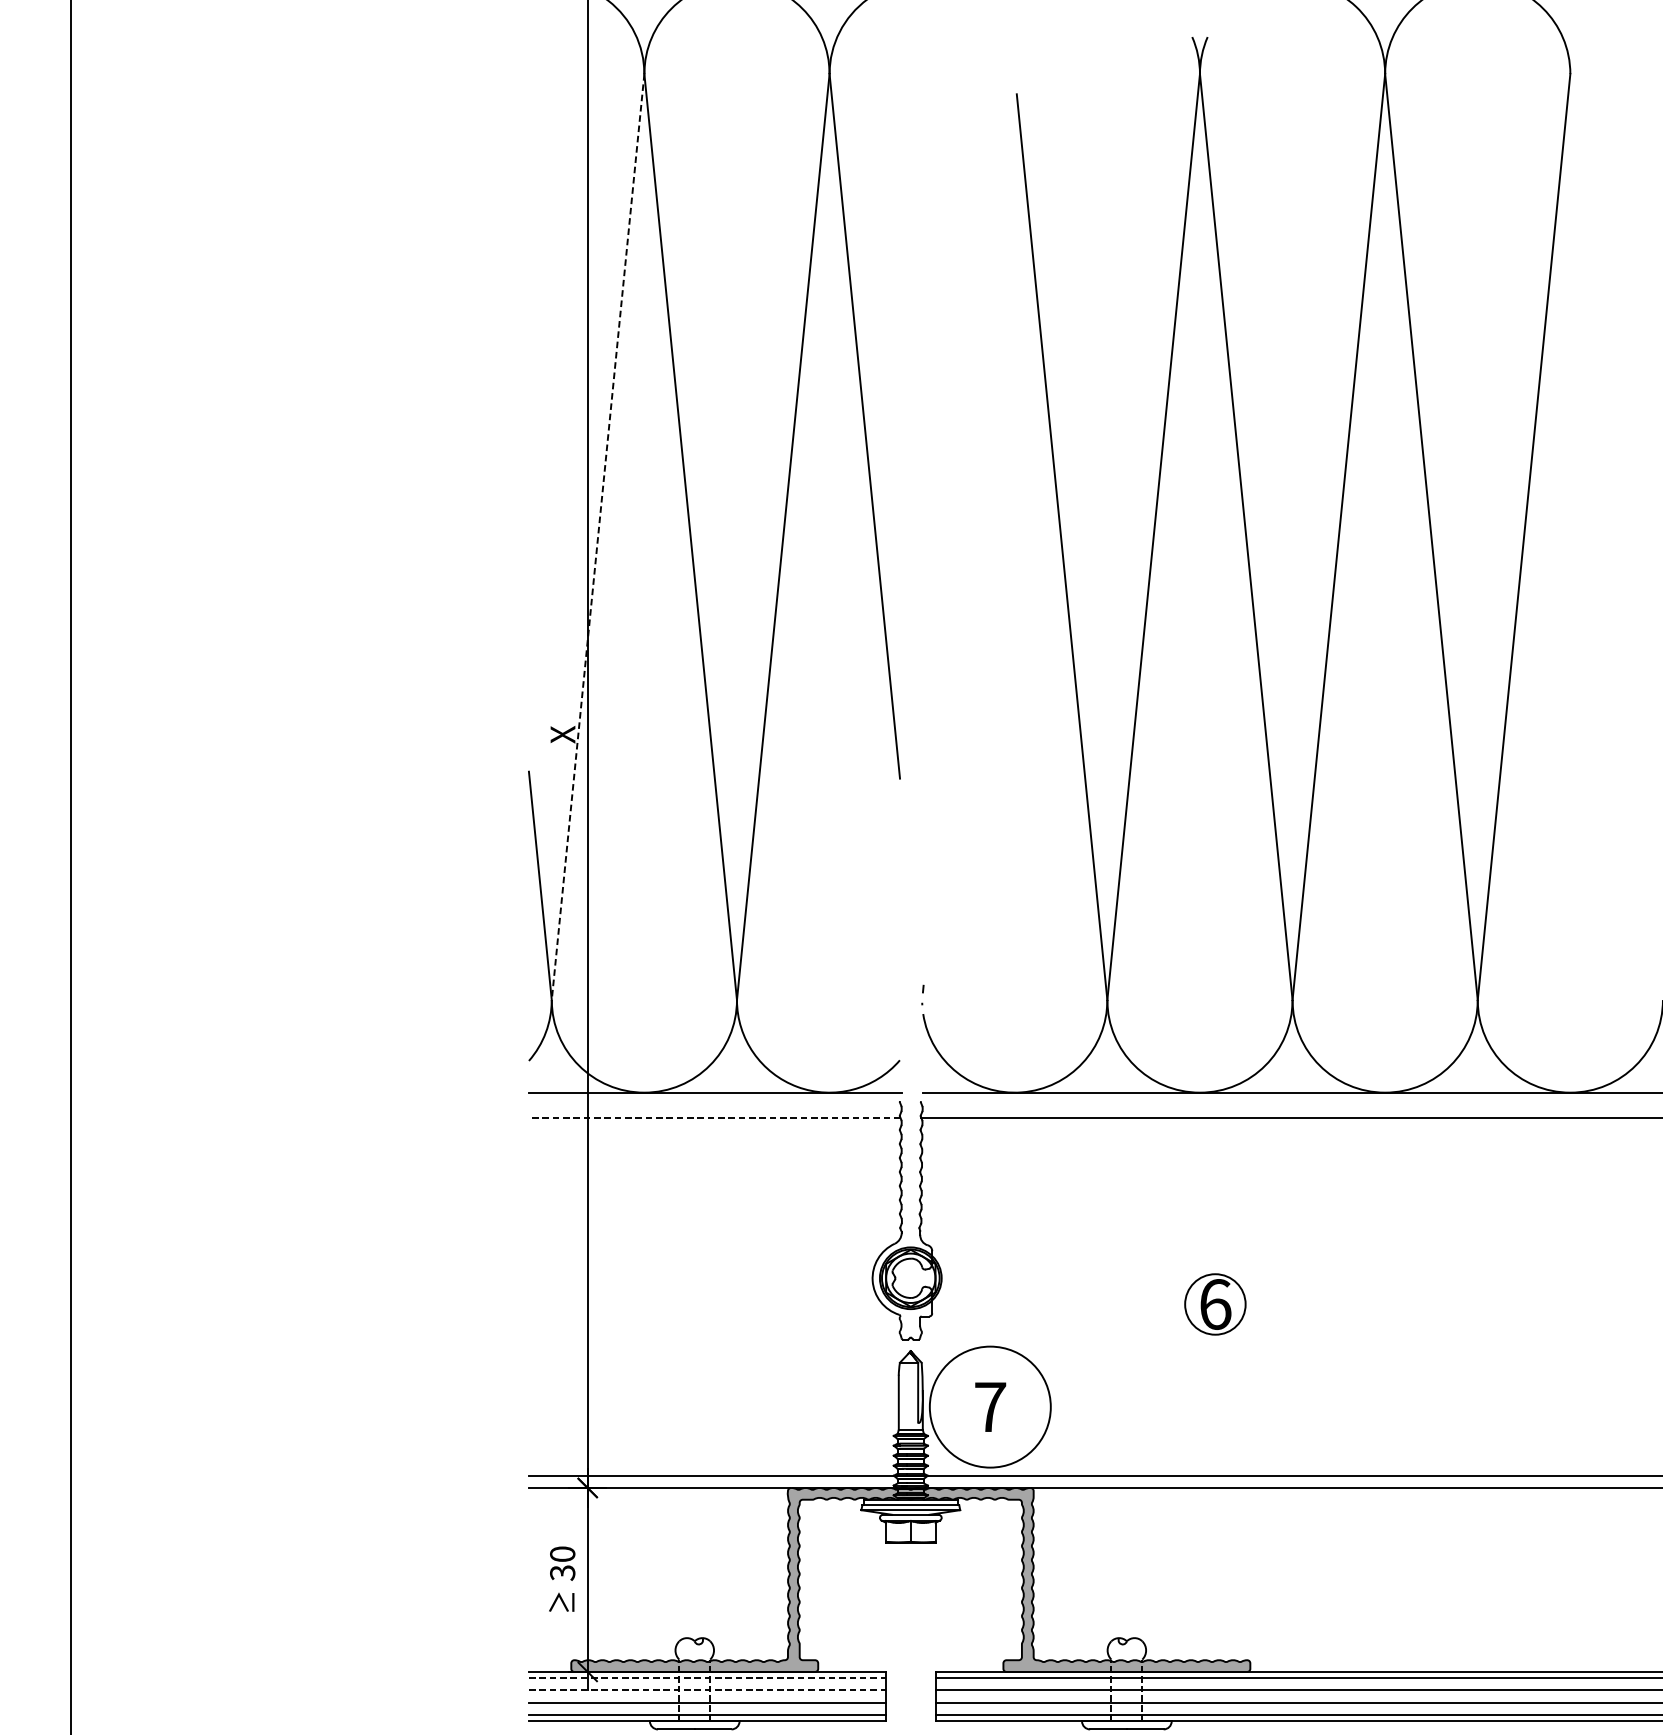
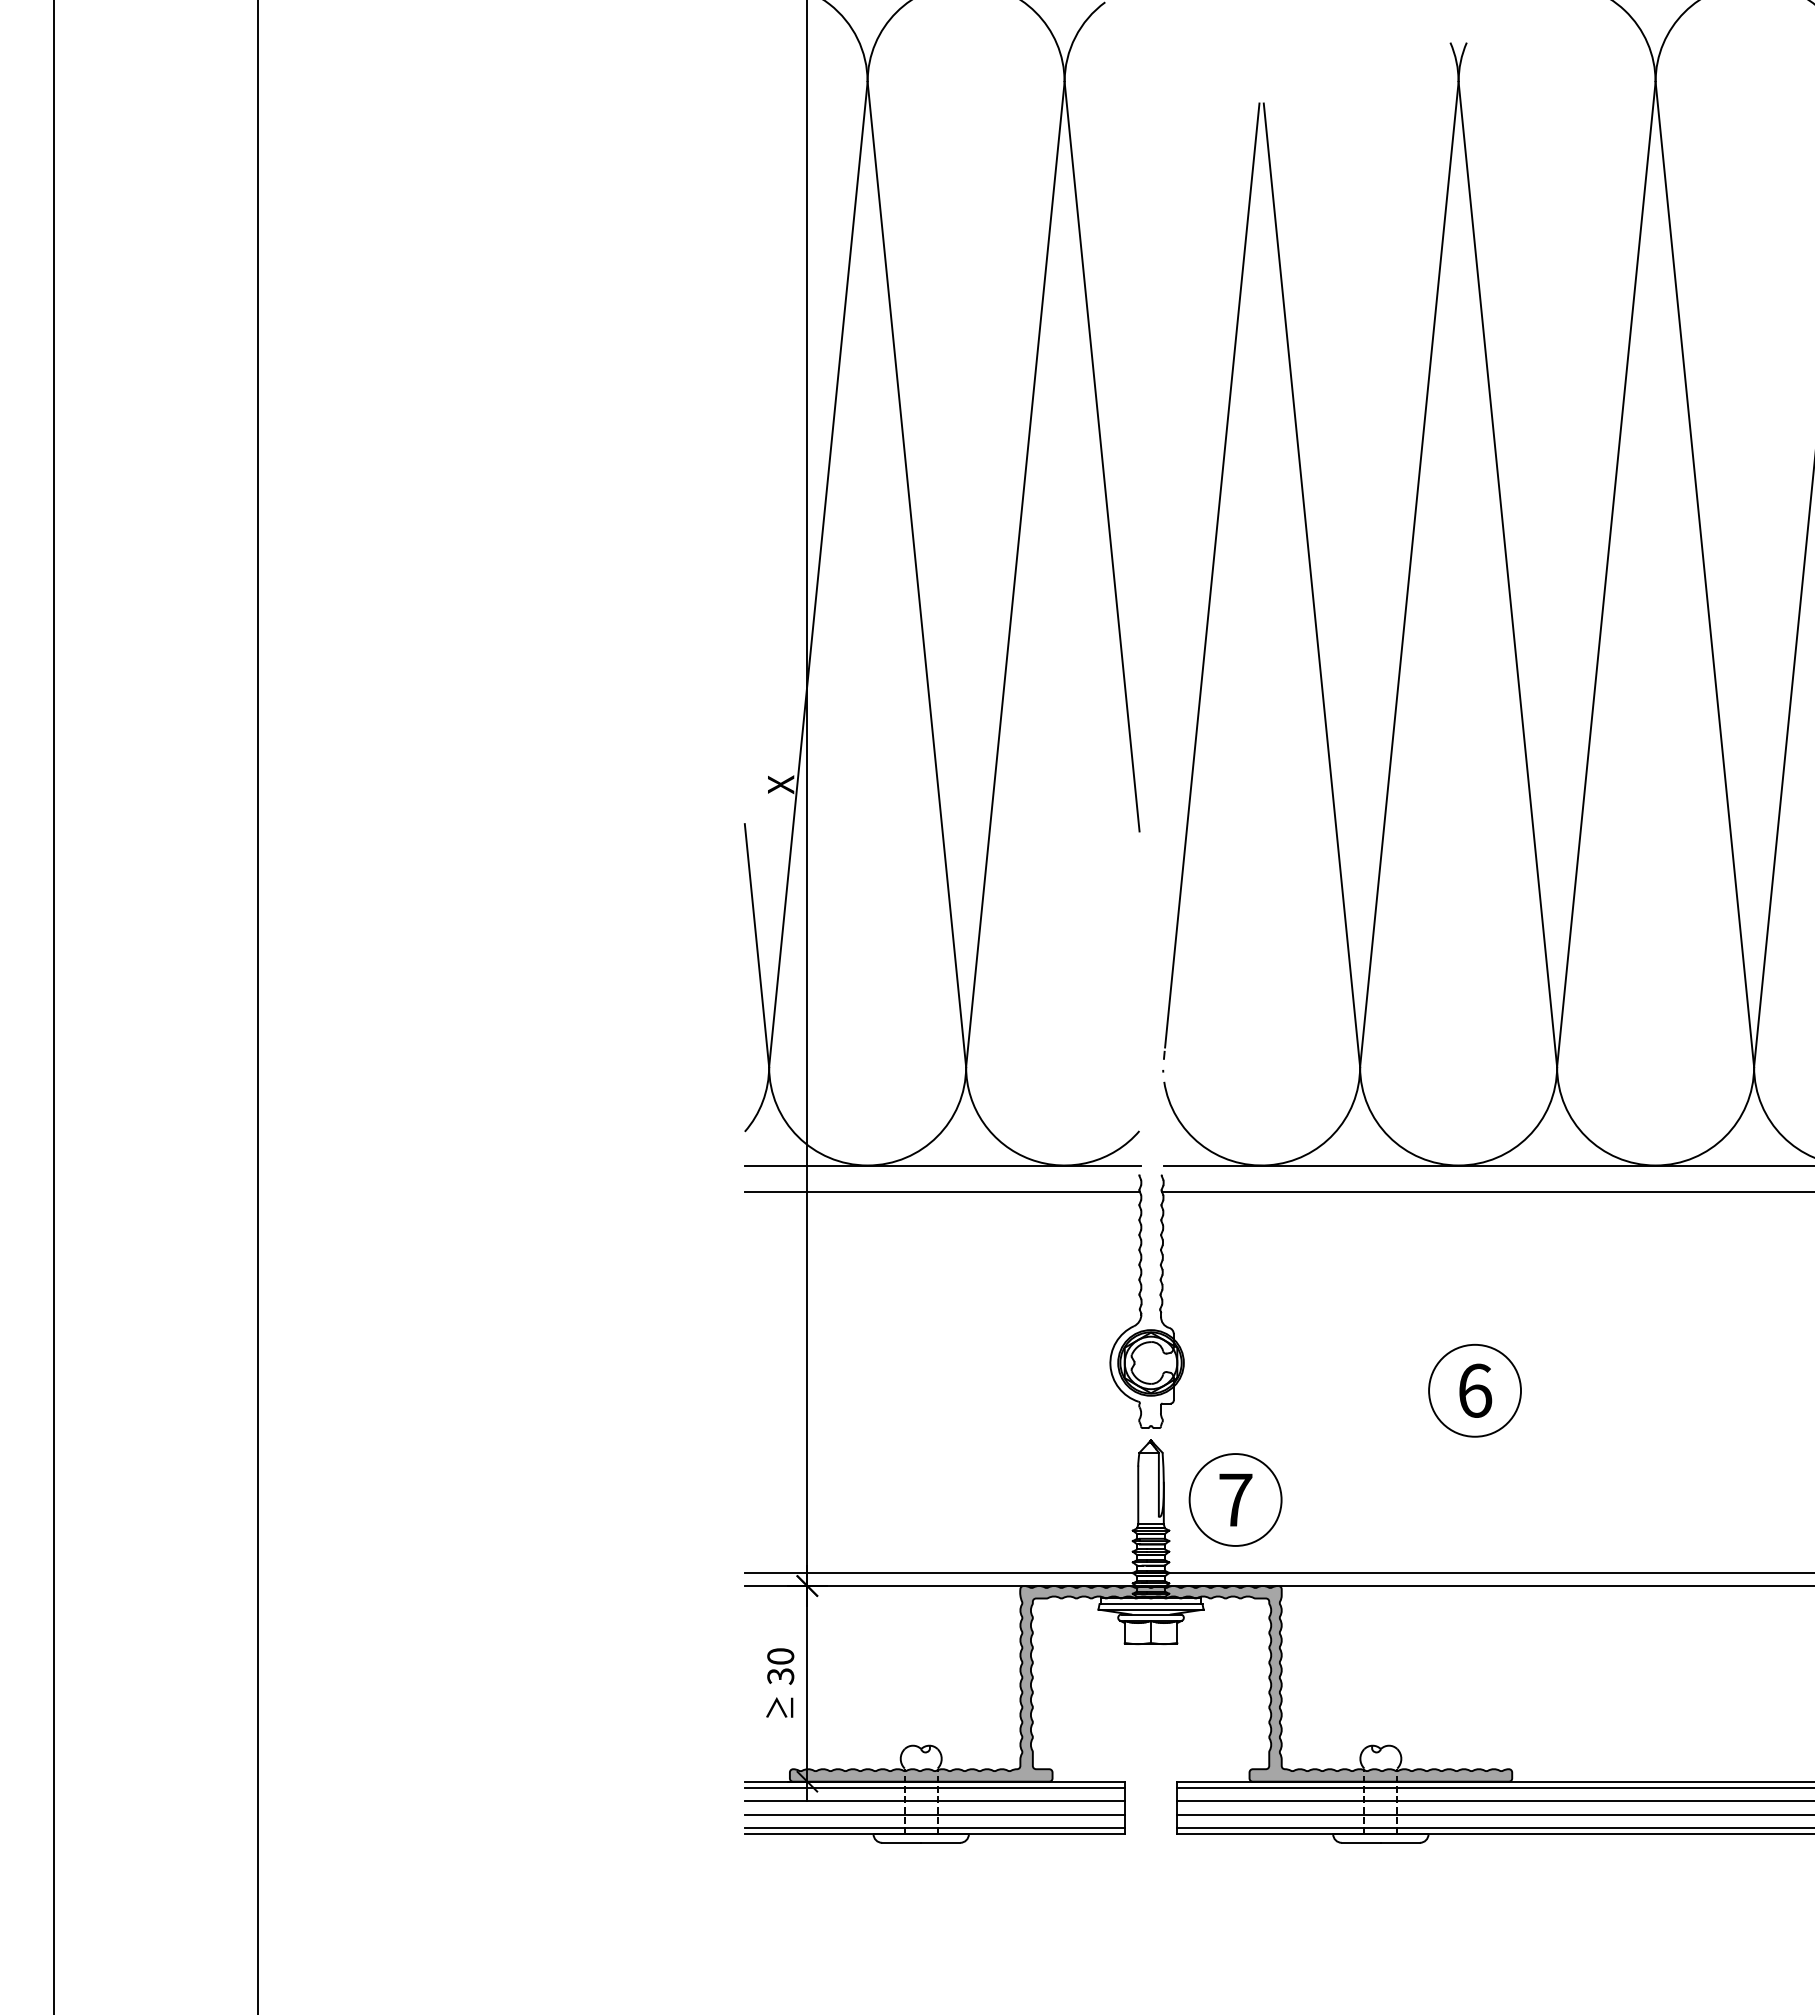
line: (598, 537) -> (818, 574), dashed -> solid
line: (968, 538) -> (1212, 575), added
line: (714, 1118) -> (942, 1192), dashed -> solid
circle: (1215, 1304) -> (1475, 1390), size x1.43
circle: (990, 1406) -> (1235, 1499), size x0.71
line: (707, 1678) -> (934, 1788), dashed -> solid
line: (707, 1690) -> (934, 1801), dashed -> solid

